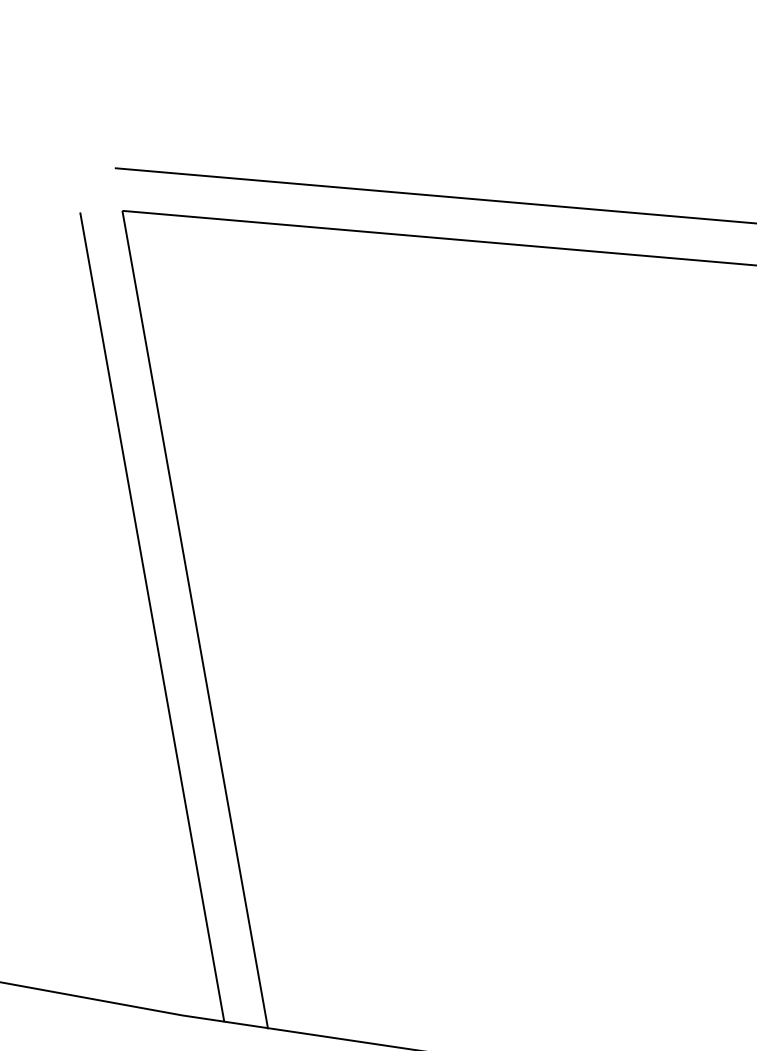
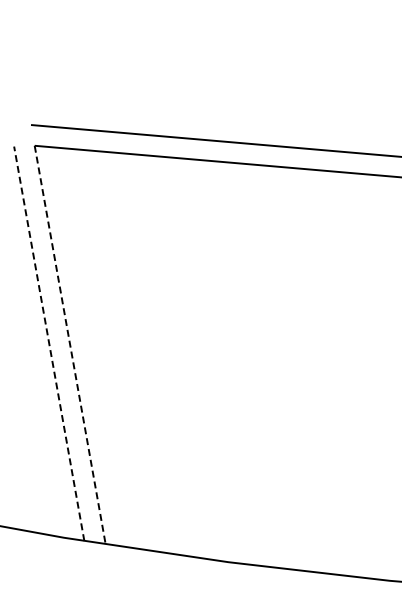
line: (152, 616) -> (49, 343), solid -> dashed
line: (195, 620) -> (70, 345), solid -> dashed

